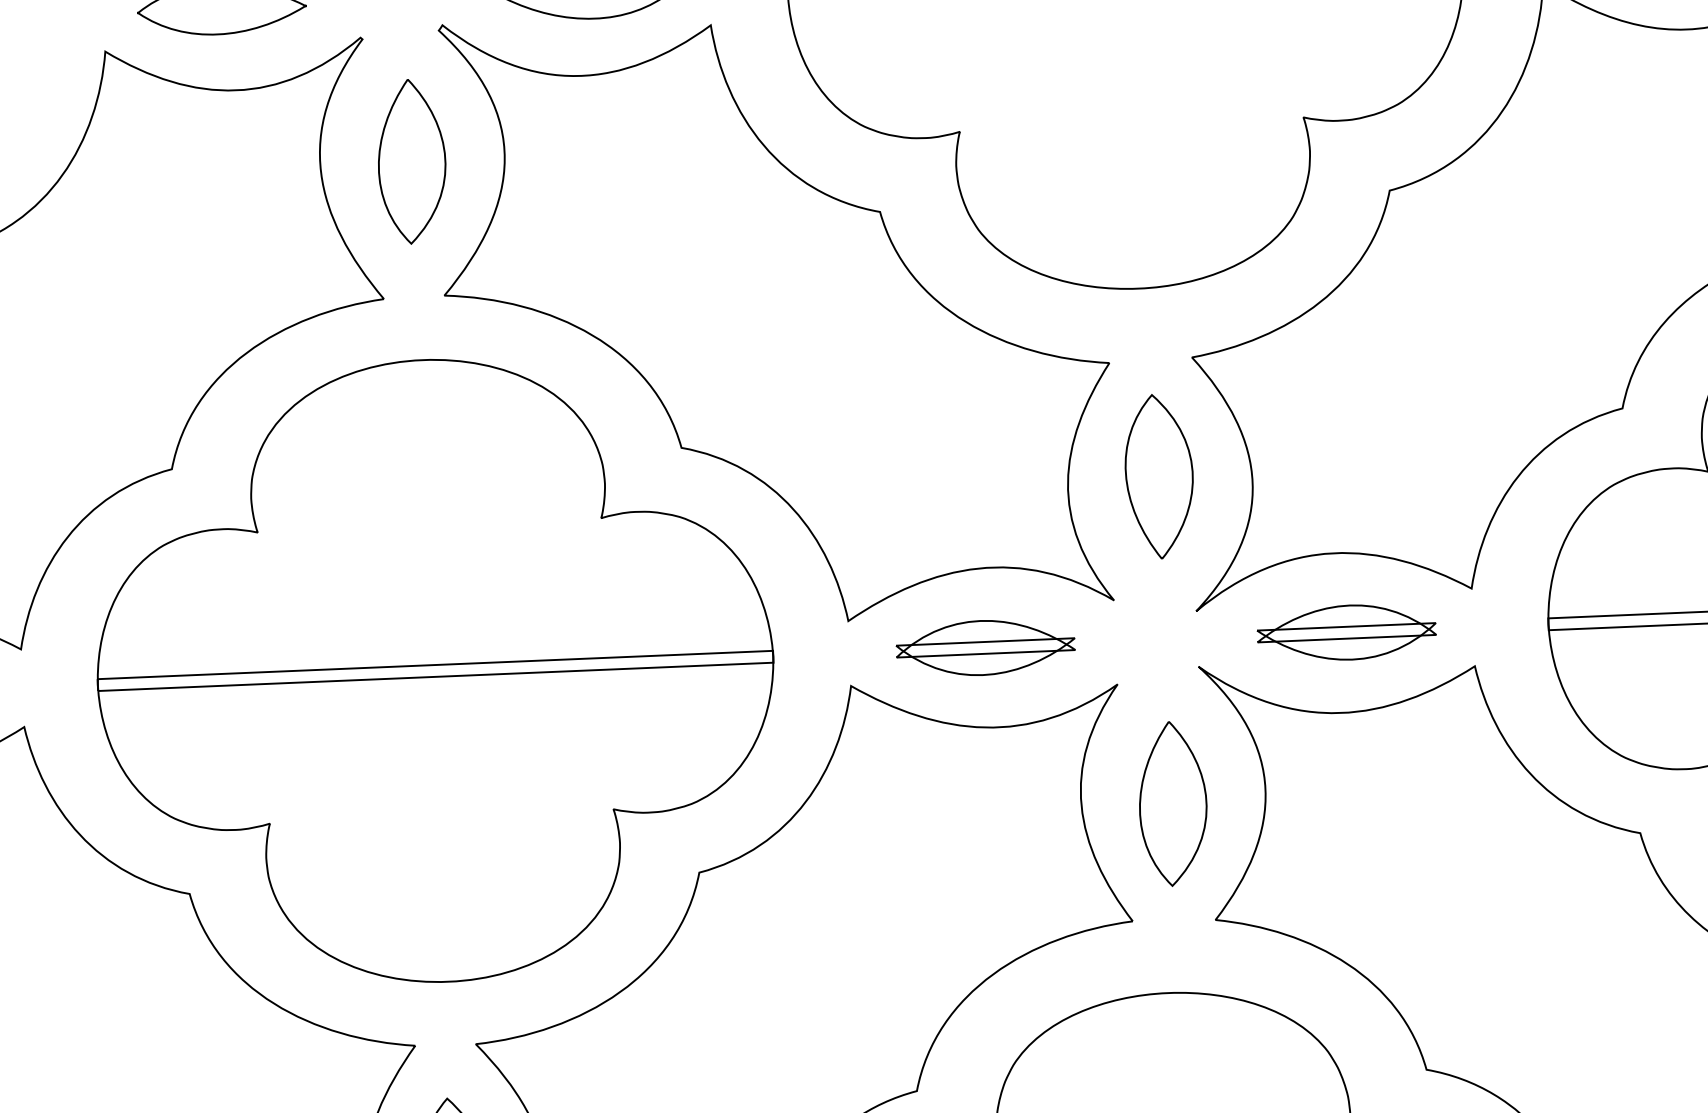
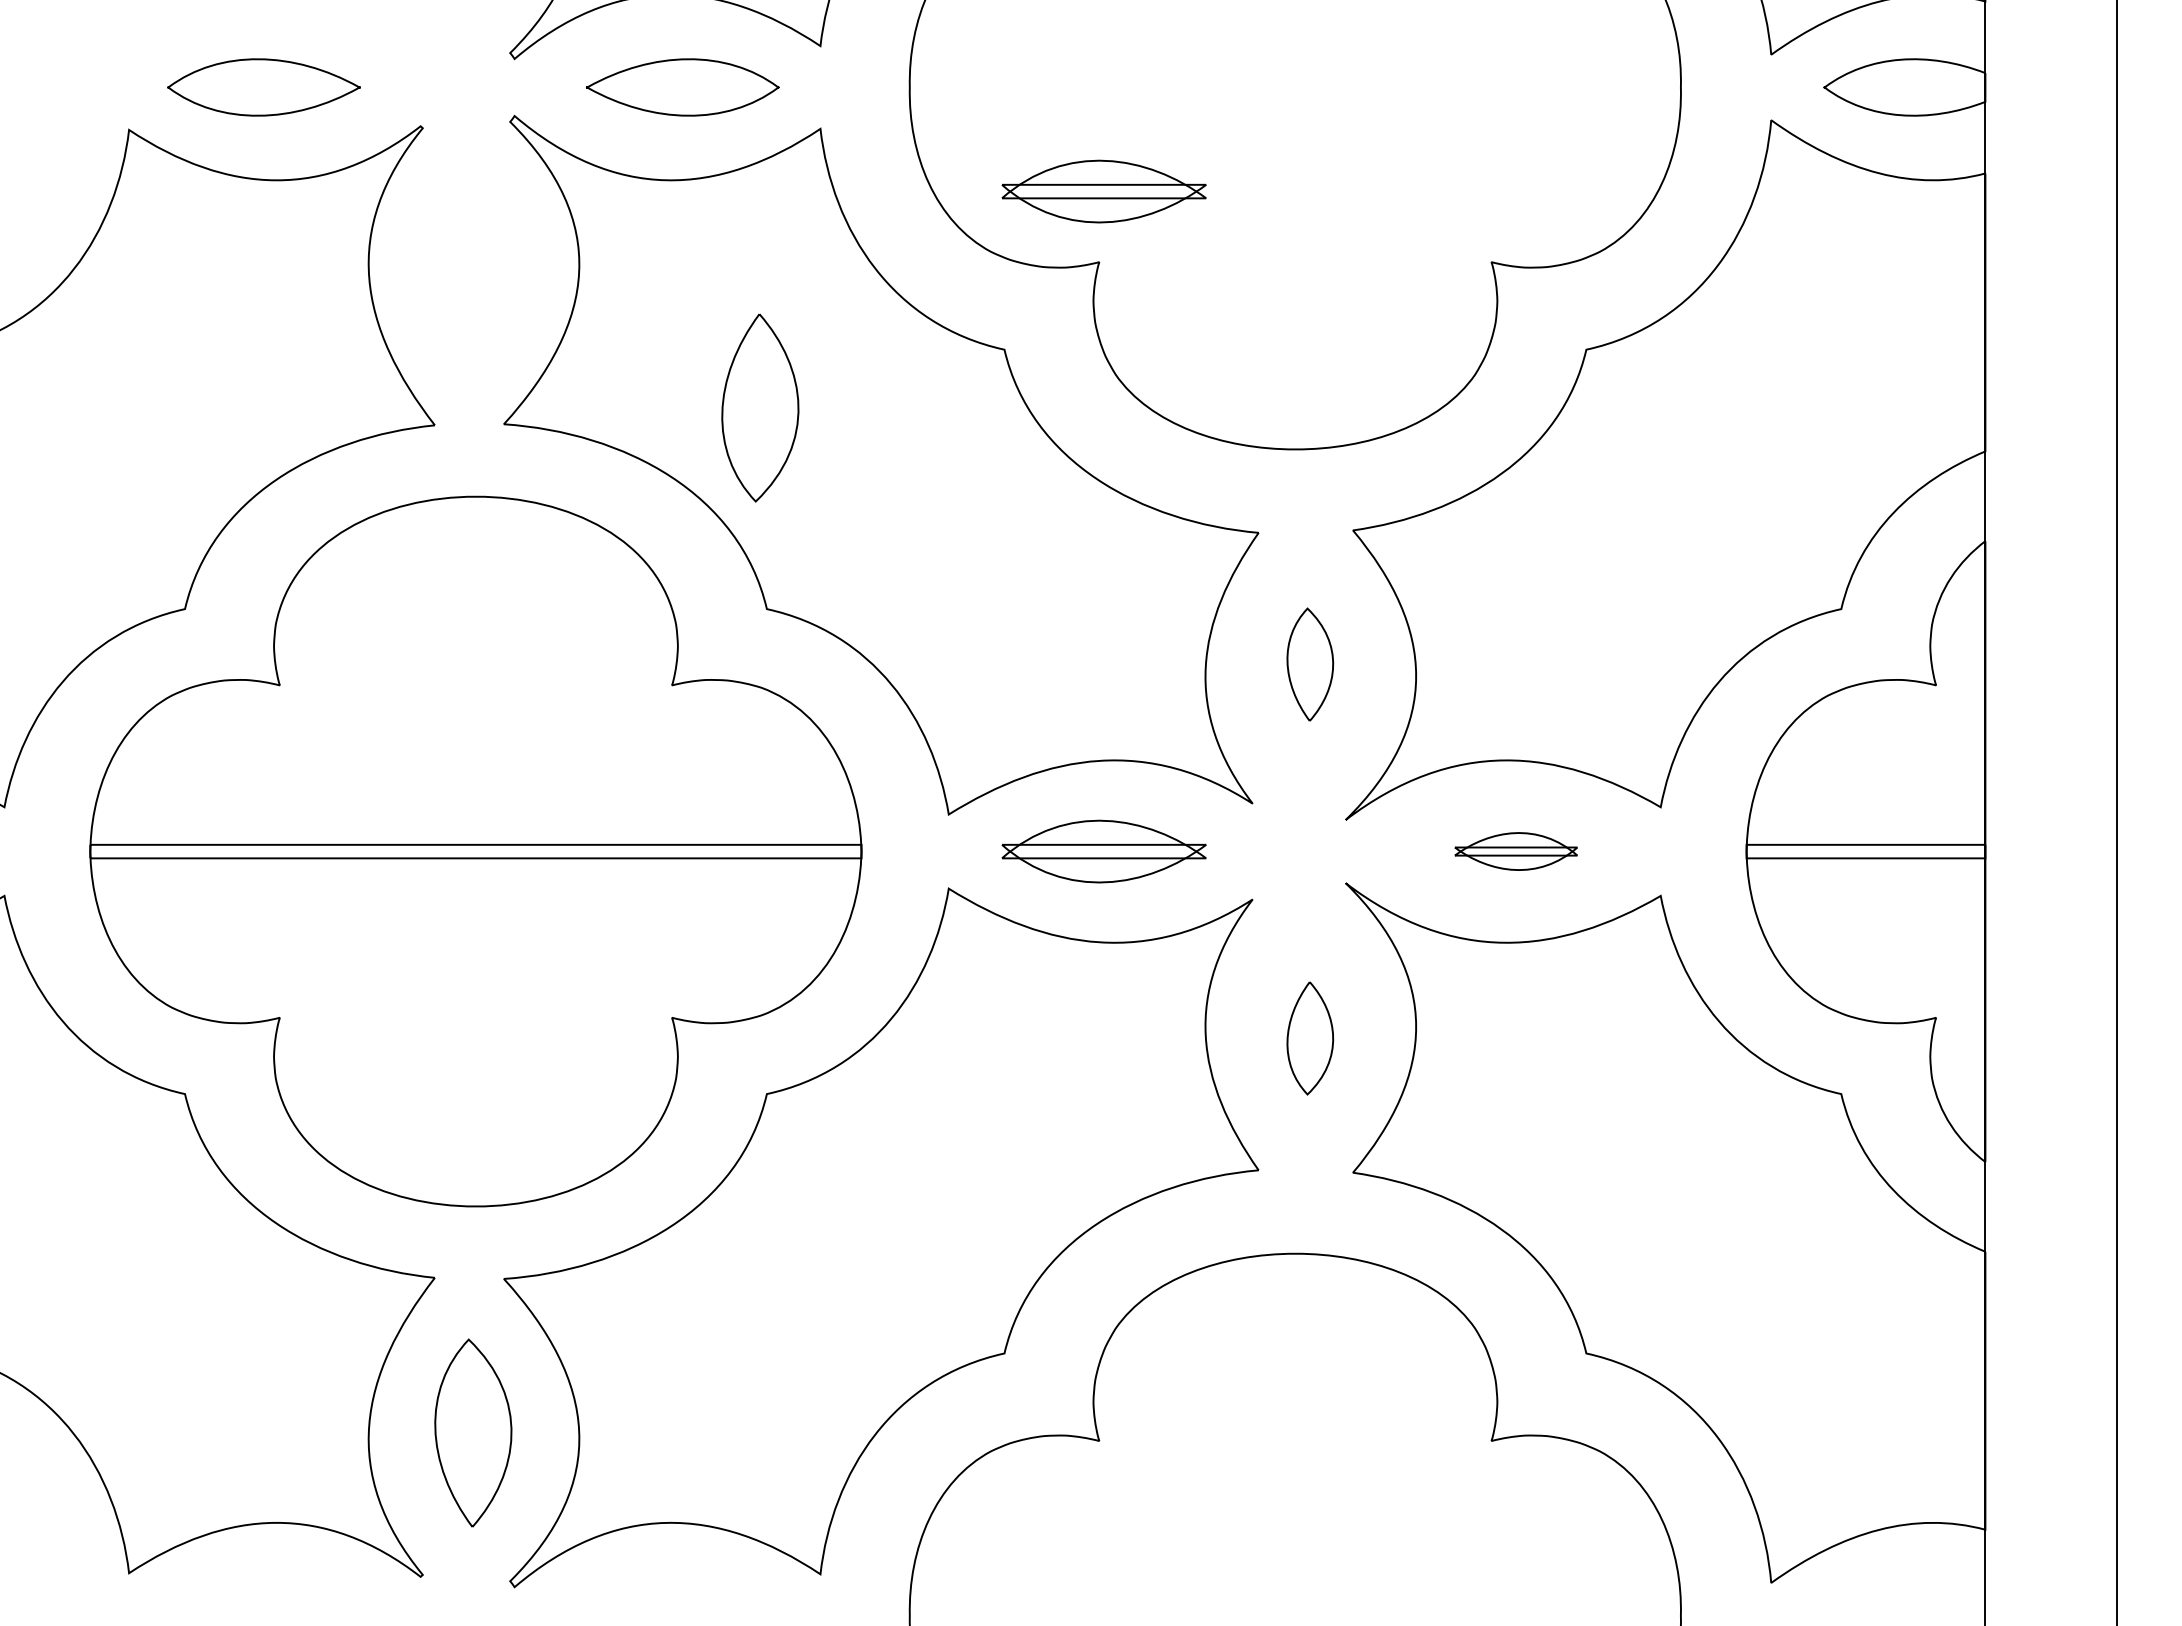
part: (961, 69) -> (1103, 191), added
part: (412, 161) -> (760, 407), moved
part: (1159, 476) -> (1310, 664), size x0.6
part: (1346, 632) -> (1515, 851), size x0.6
part: (1173, 803) -> (1310, 1038), size x0.6

